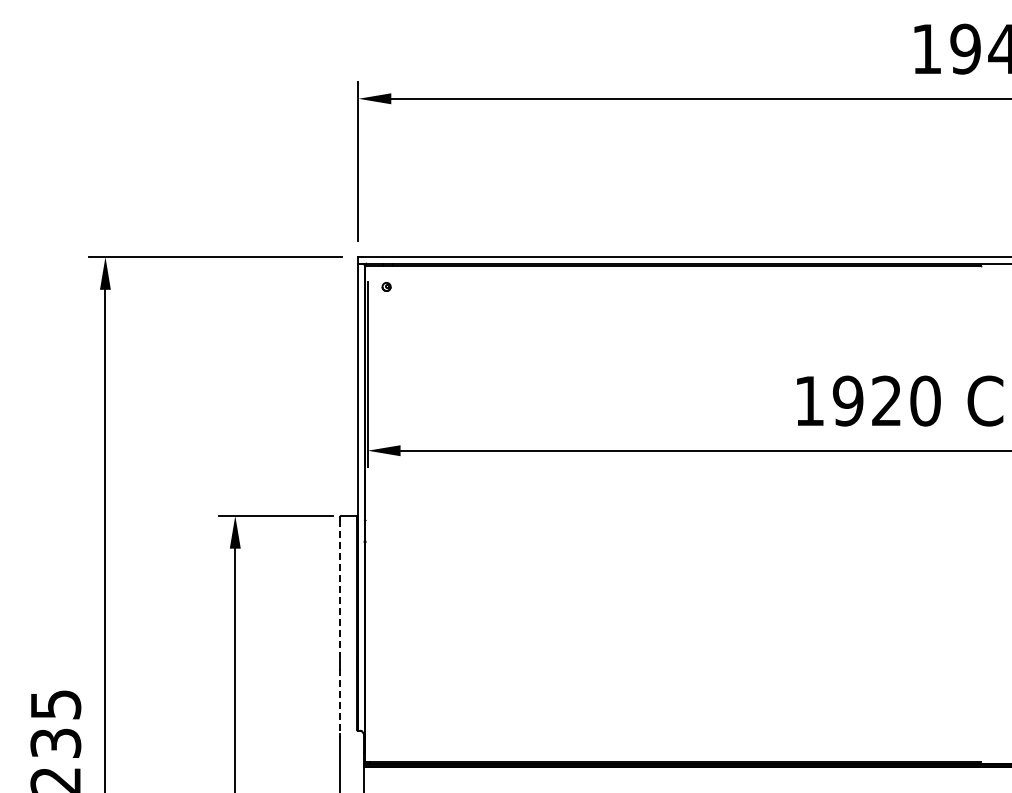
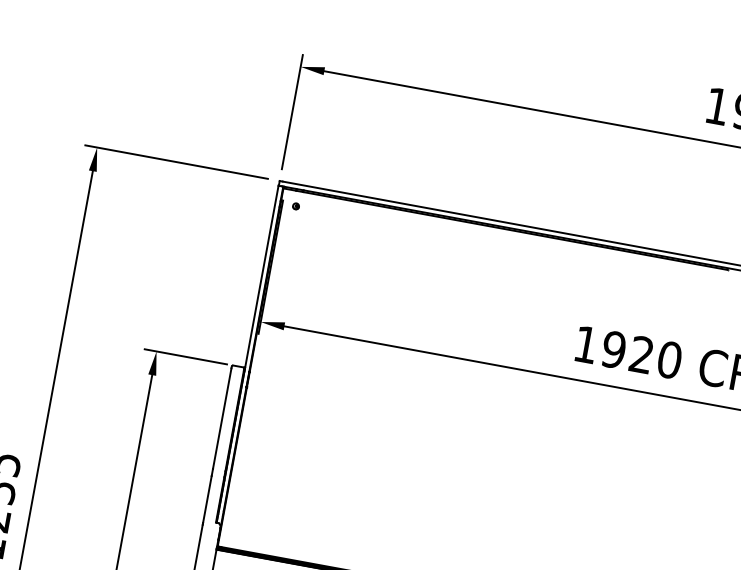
line: (339, 589) -> (222, 418), dashed -> solid
line: (339, 701) -> (207, 499), dashed -> solid

